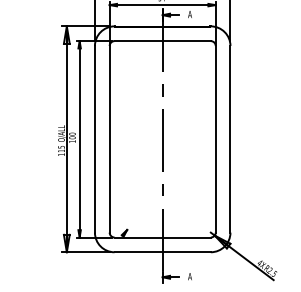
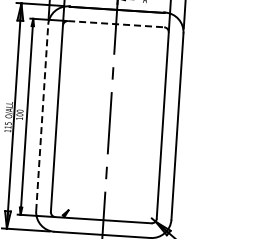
line: (163, 41) -> (116, 24), solid -> dashed
line: (94, 138) -> (41, 116), solid -> dashed

